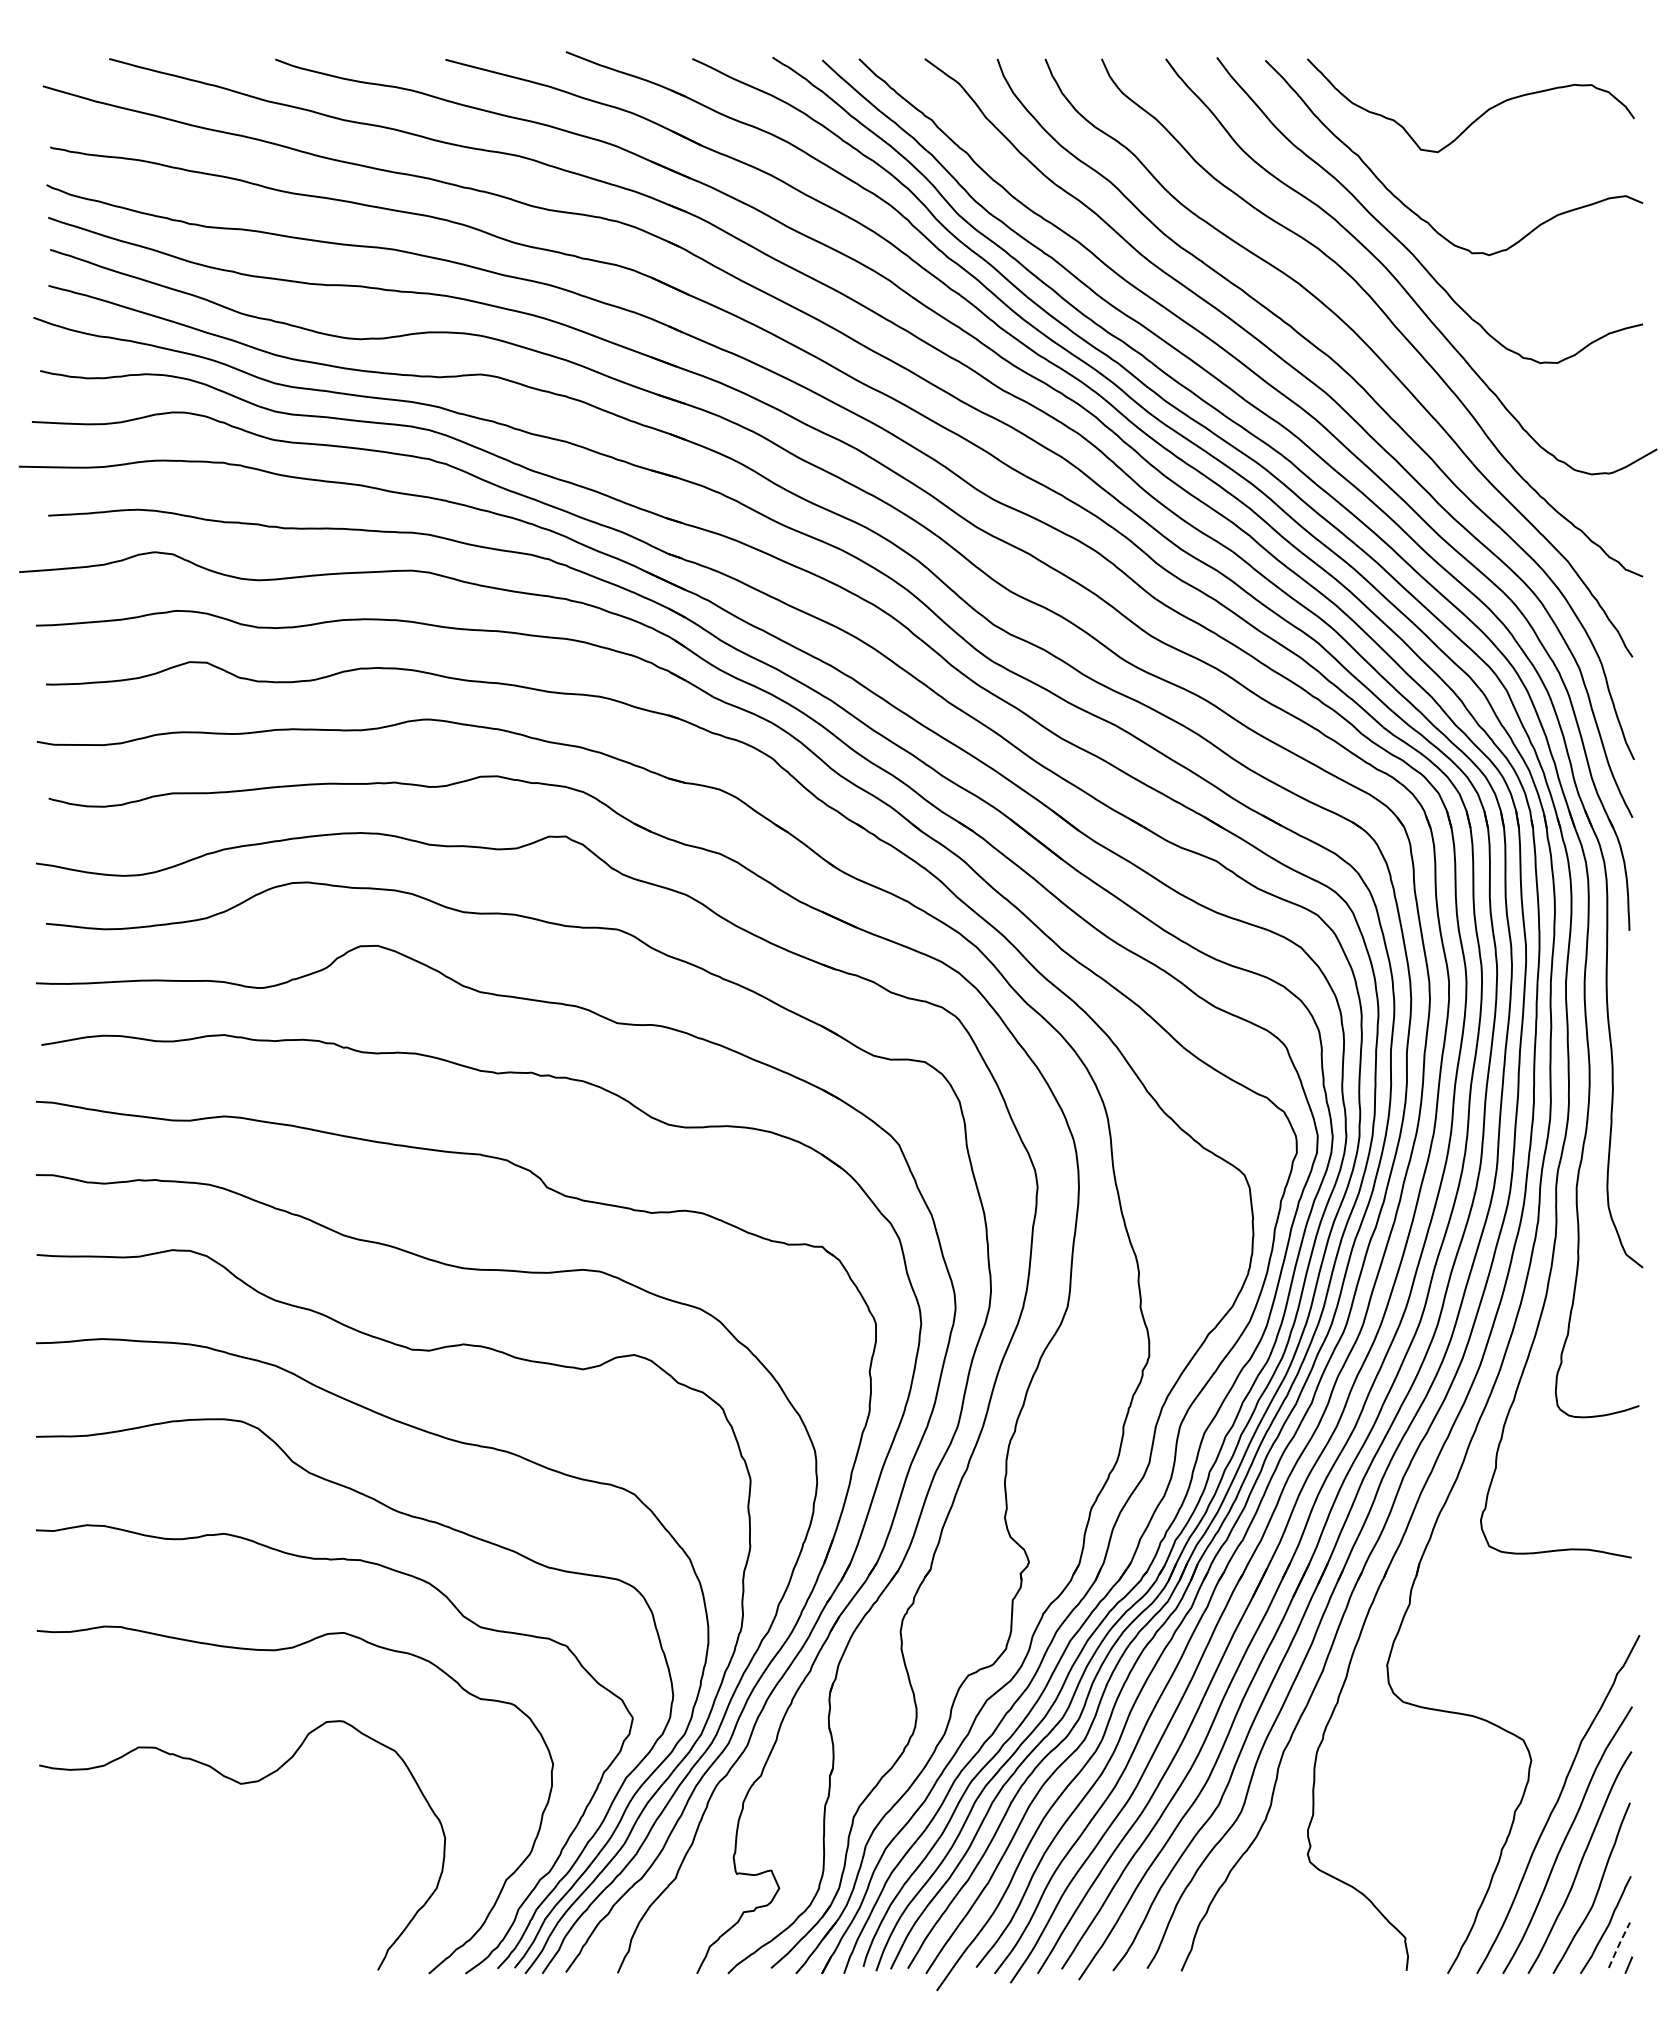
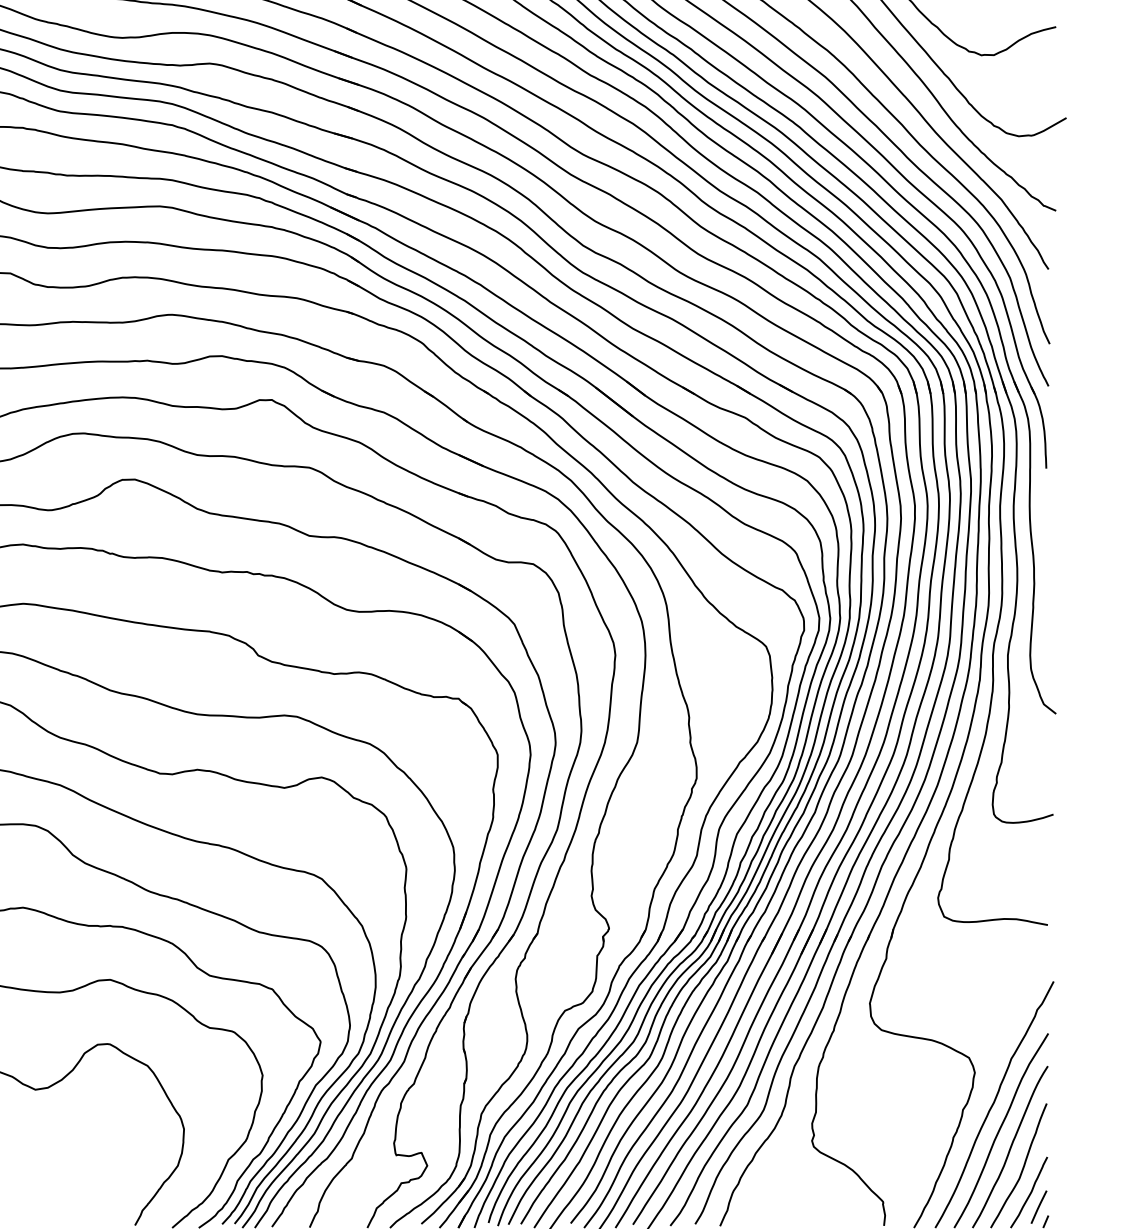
line: (1619, 1944) -> (1039, 1206), dashed -> solid

